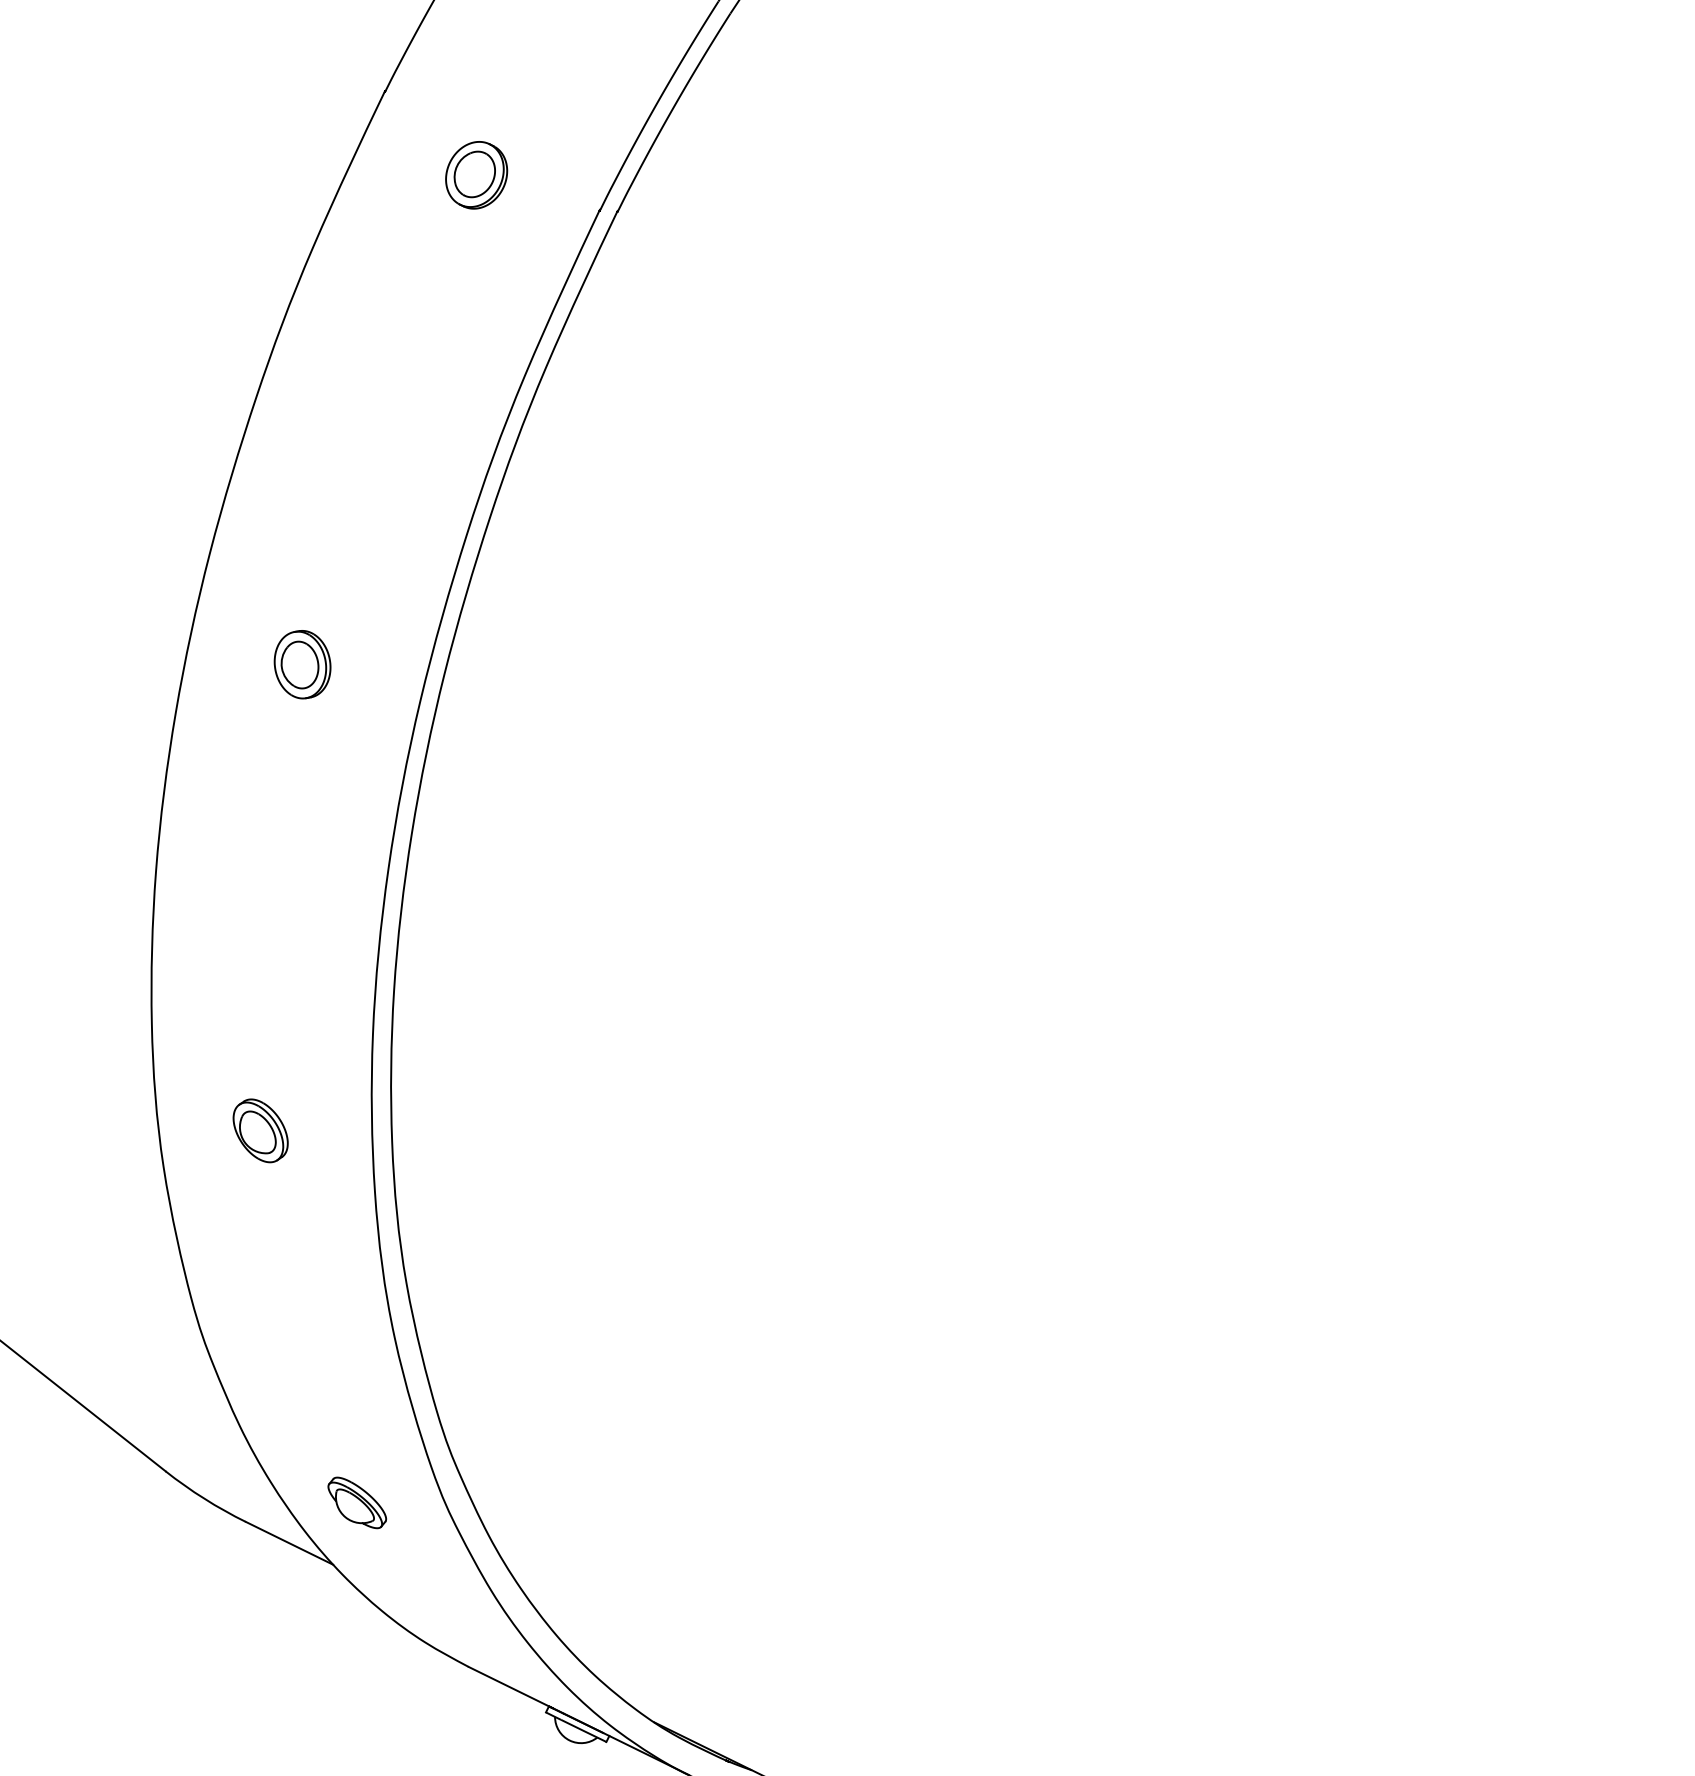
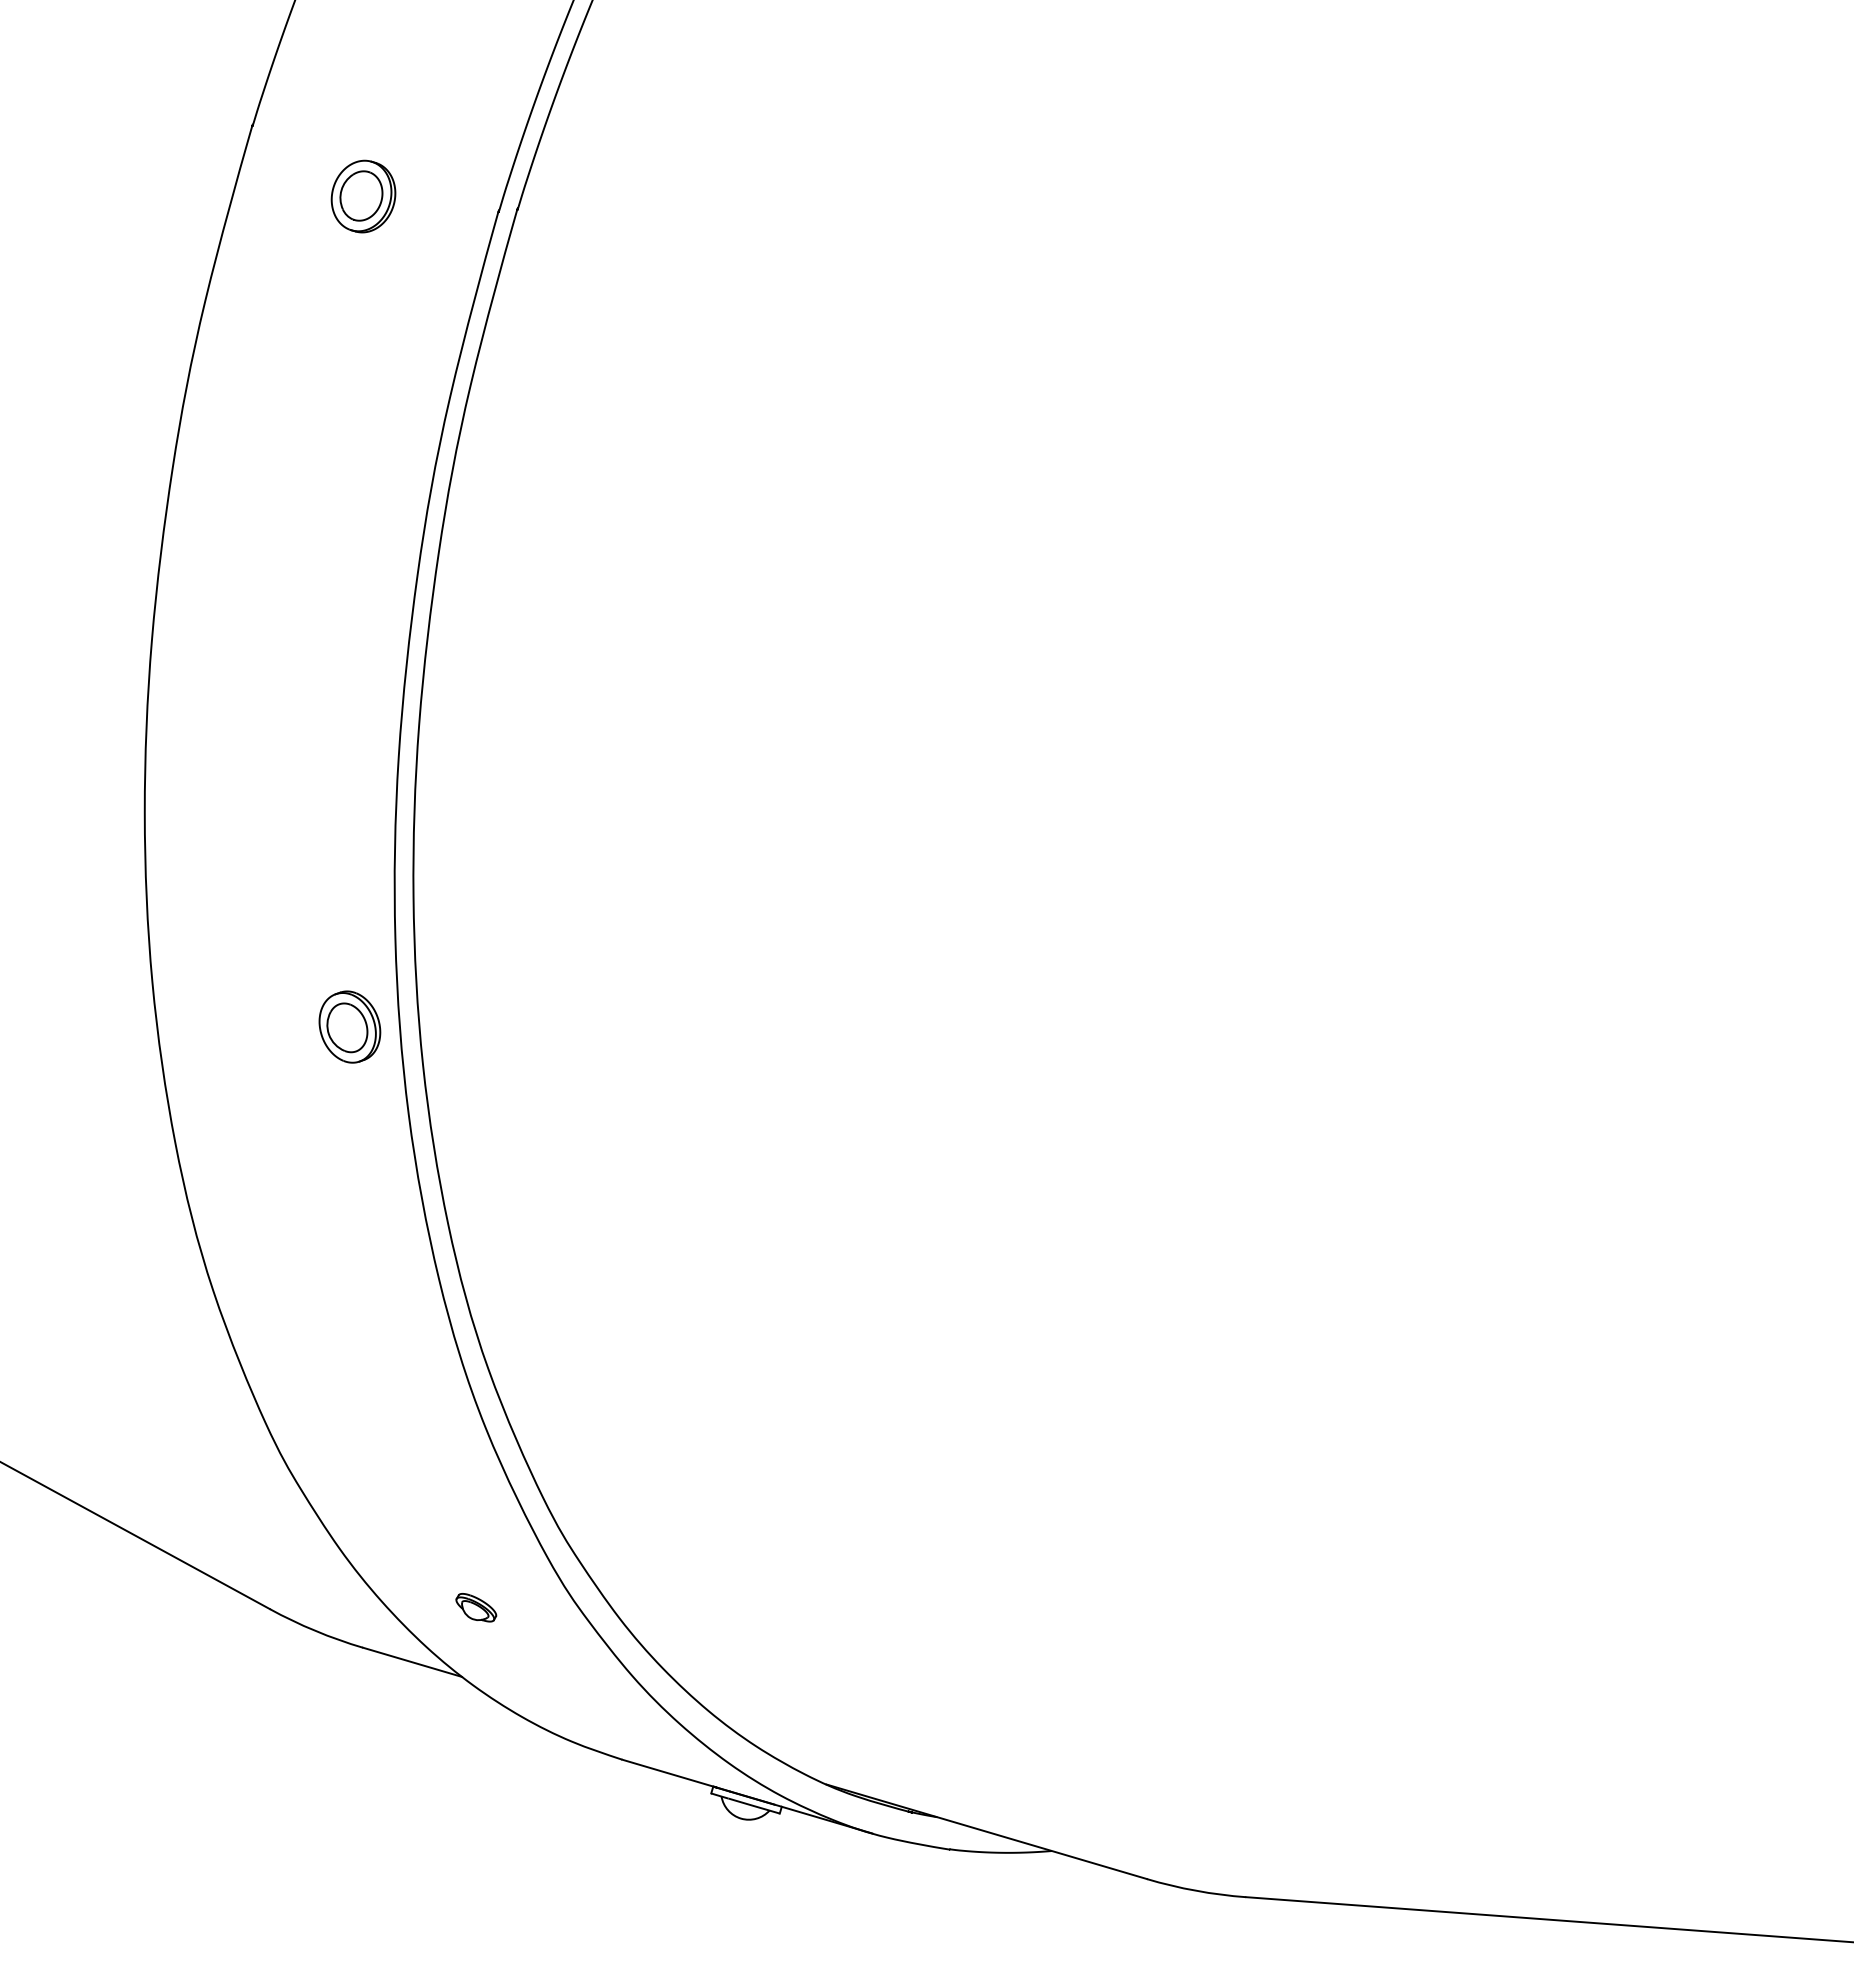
part: (302, 664) -> (349, 1026), moved
part: (260, 1130) -> (308, 1235), removed
part: (357, 1502) -> (476, 1607), size x0.6

